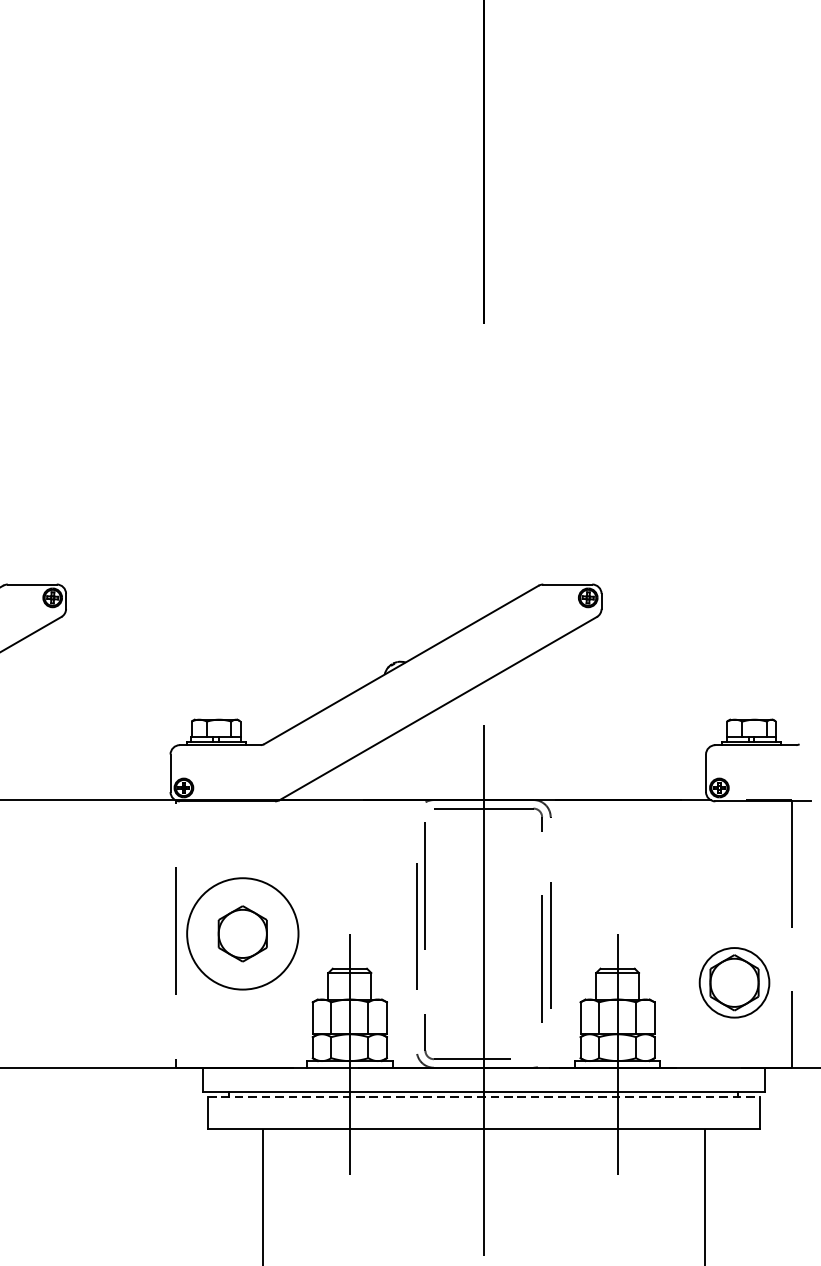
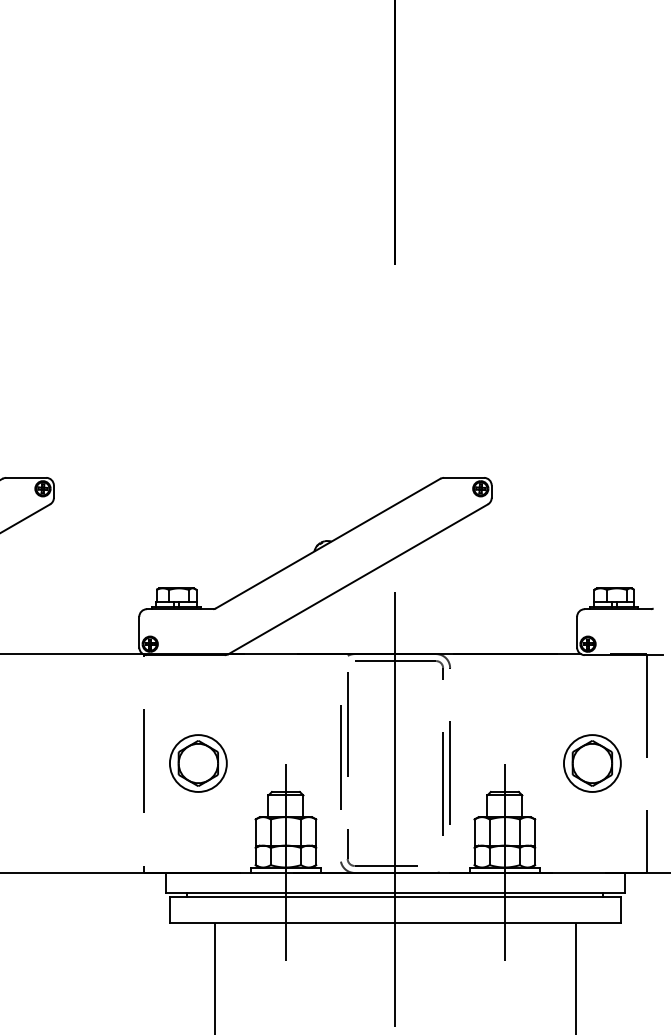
circle: (241, 933) -> (197, 763), size x0.62
part: (734, 982) -> (592, 763), moved
line: (483, 1097) -> (395, 897), dashed -> solid

